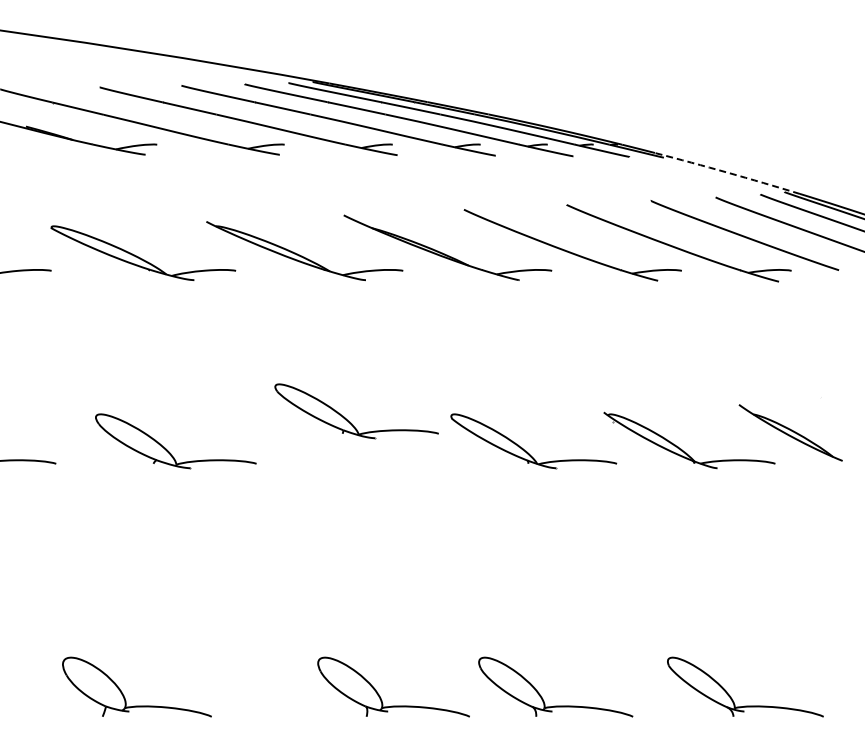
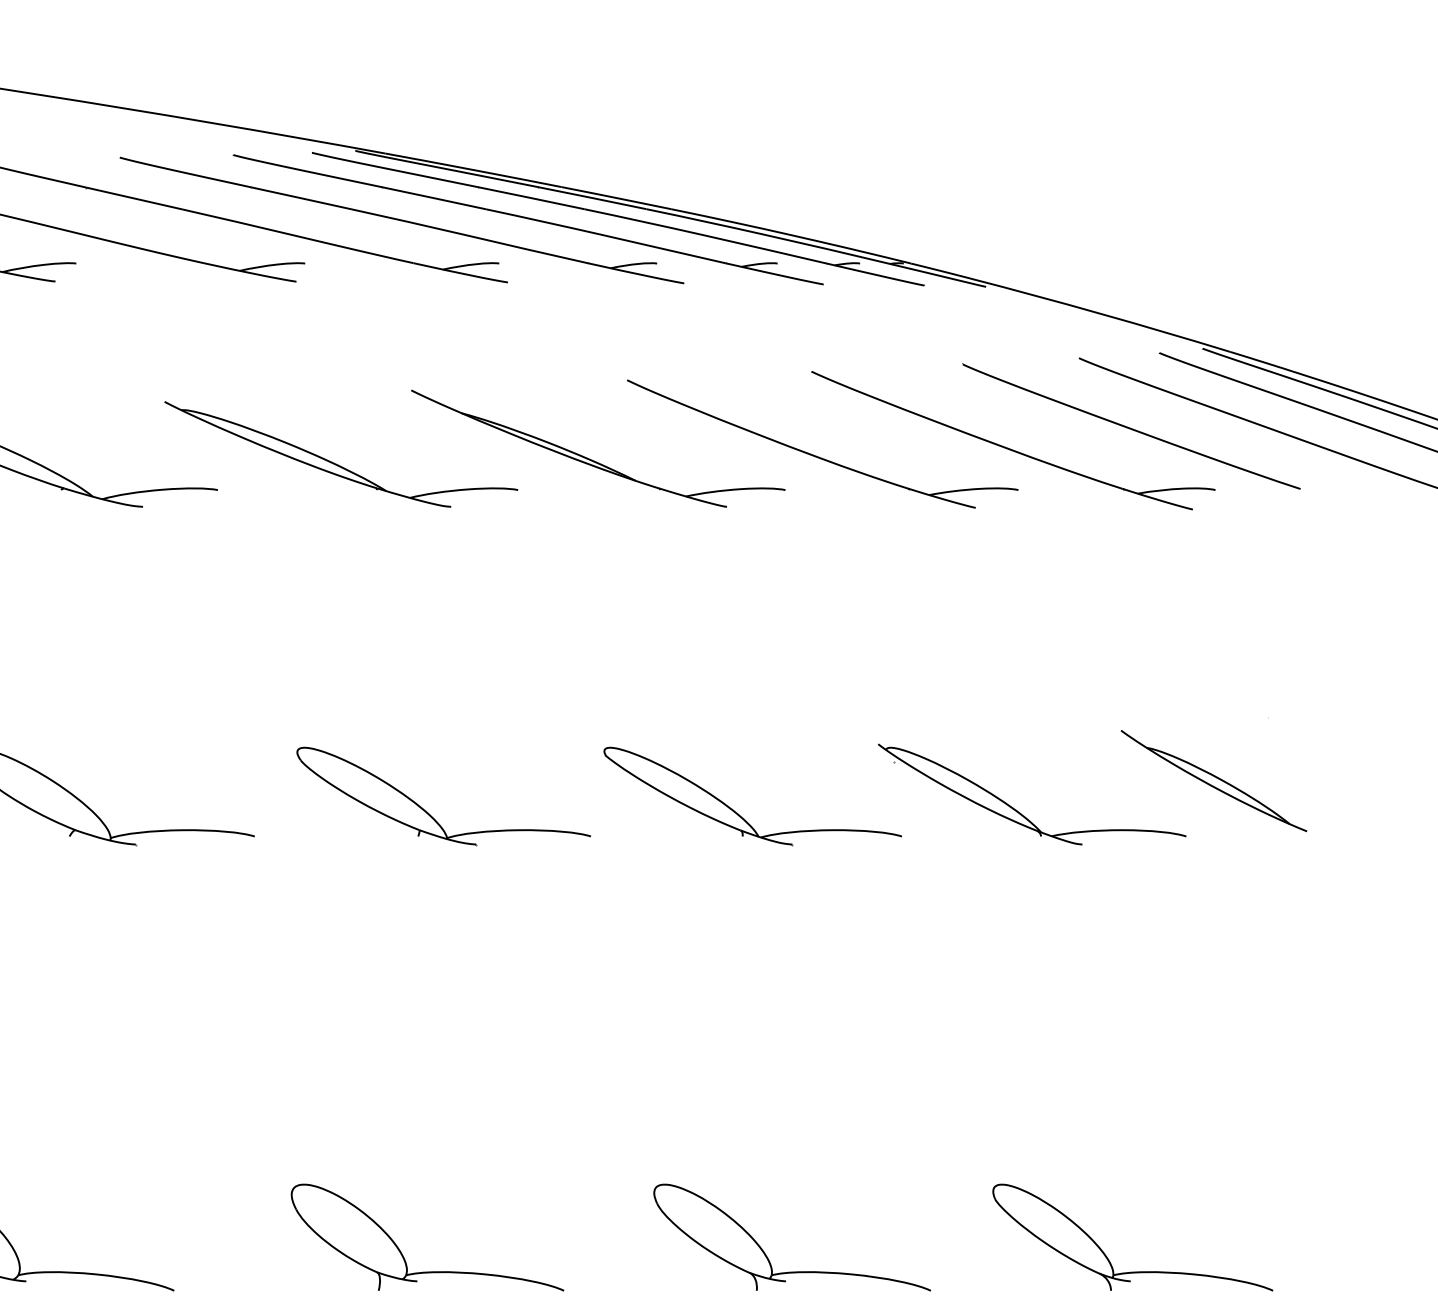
arc: (727, 172) -> (1100, 313), dashed -> solid
part: (347, 419) -> (426, 810), moved
part: (379, 694) -> (401, 1250), moved

